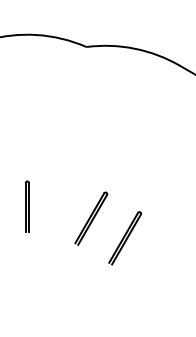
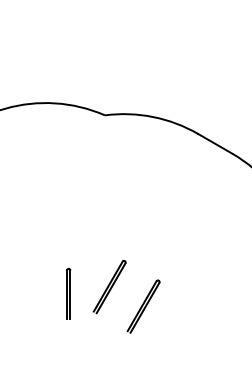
part: (27, 206) -> (68, 293), moved

